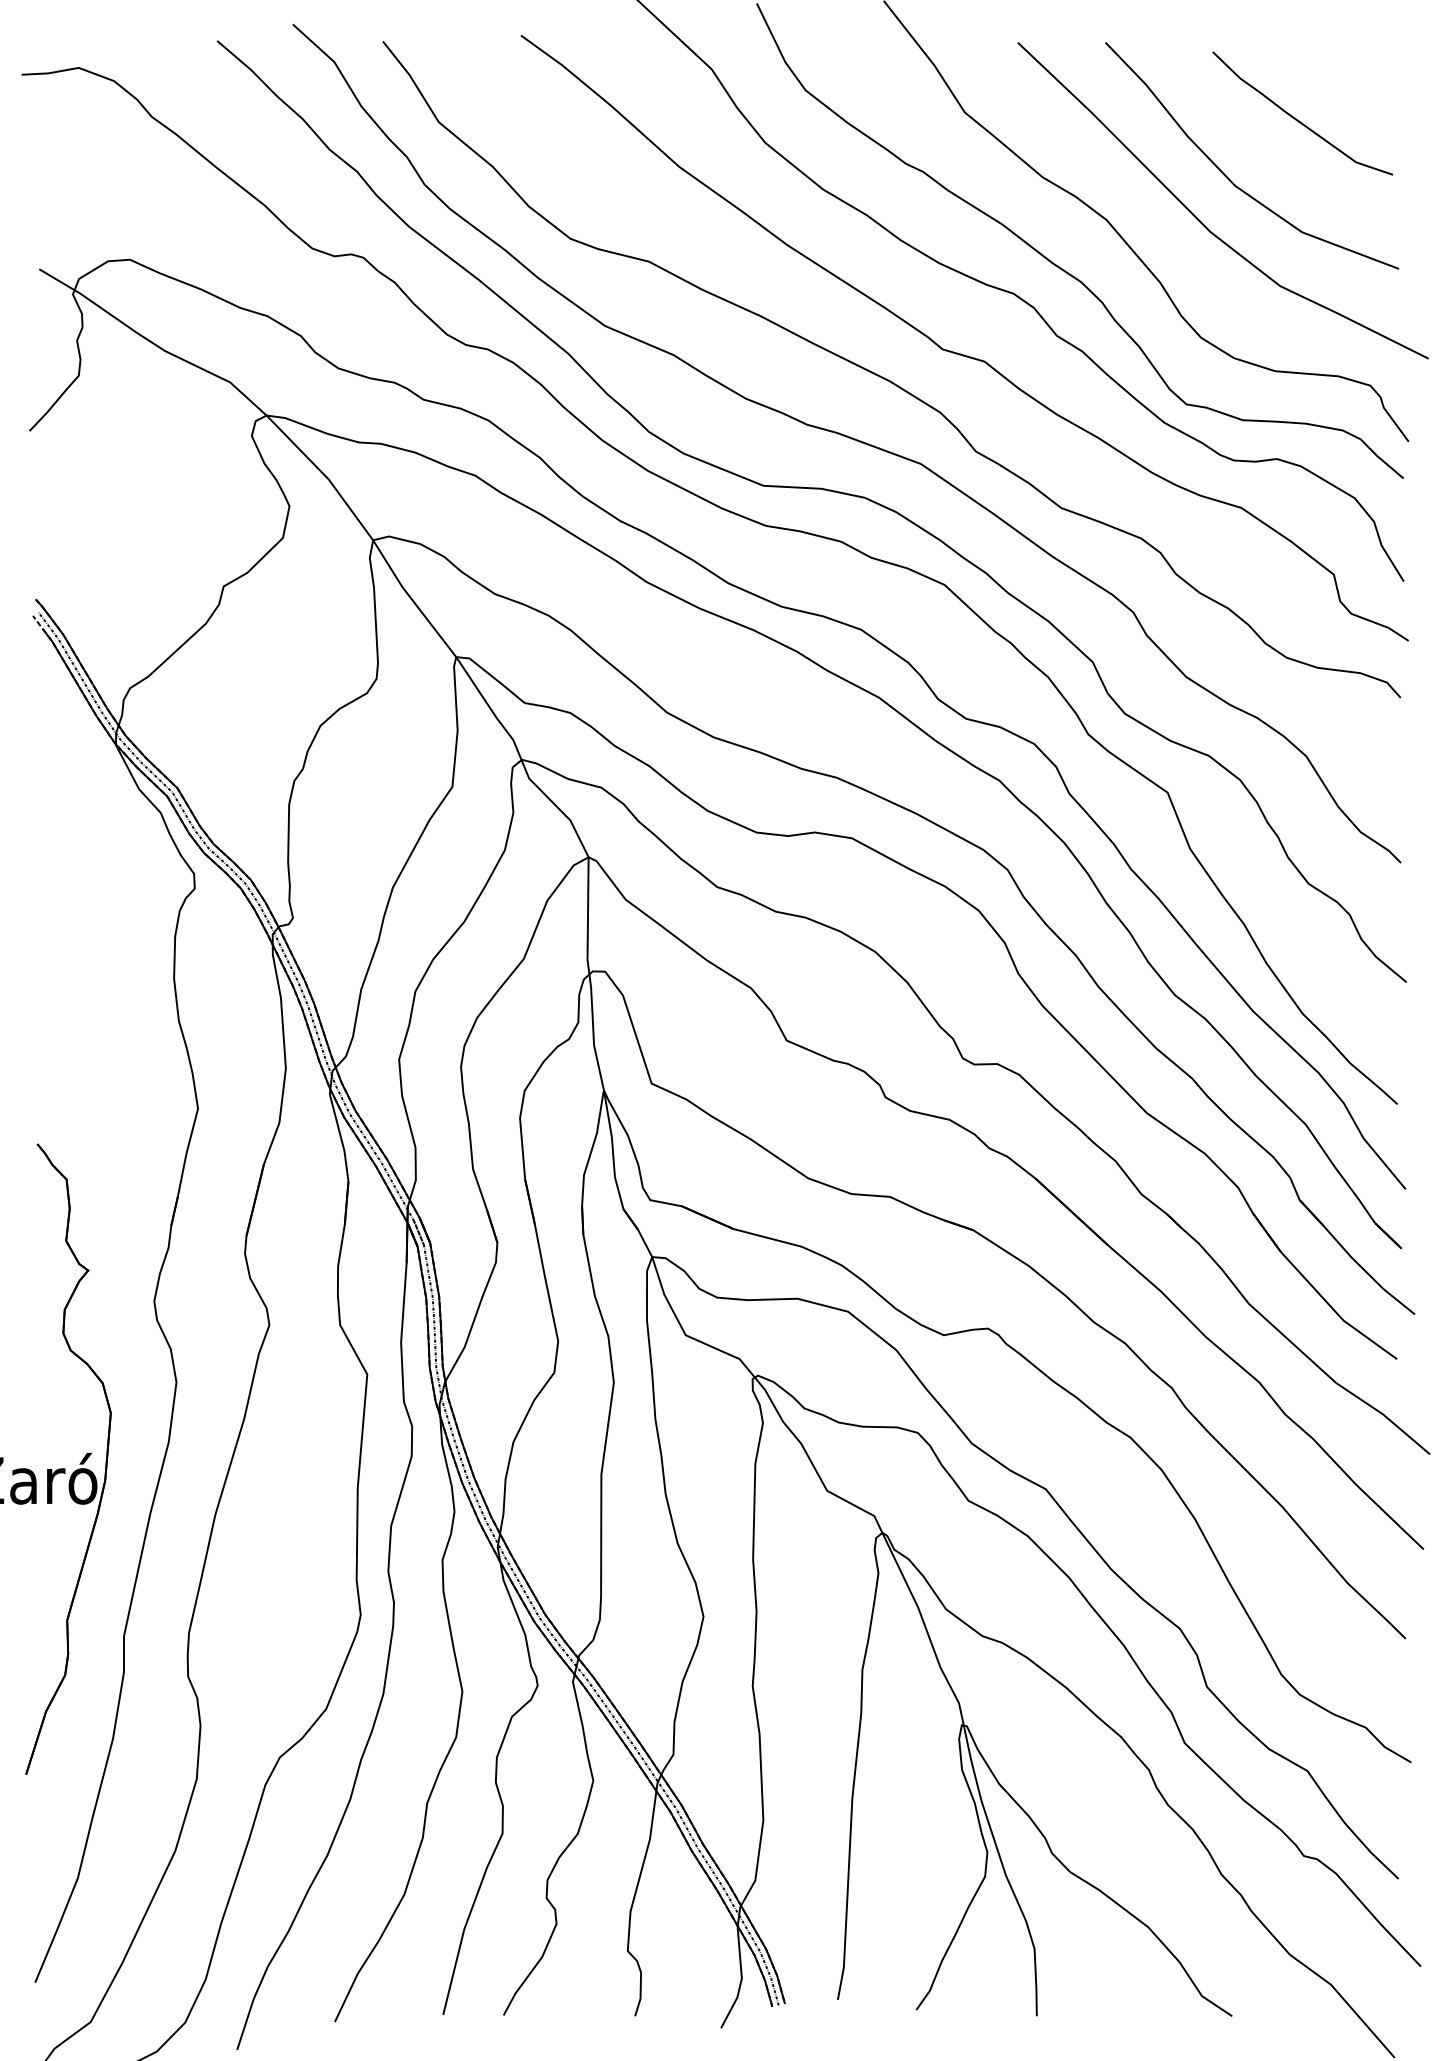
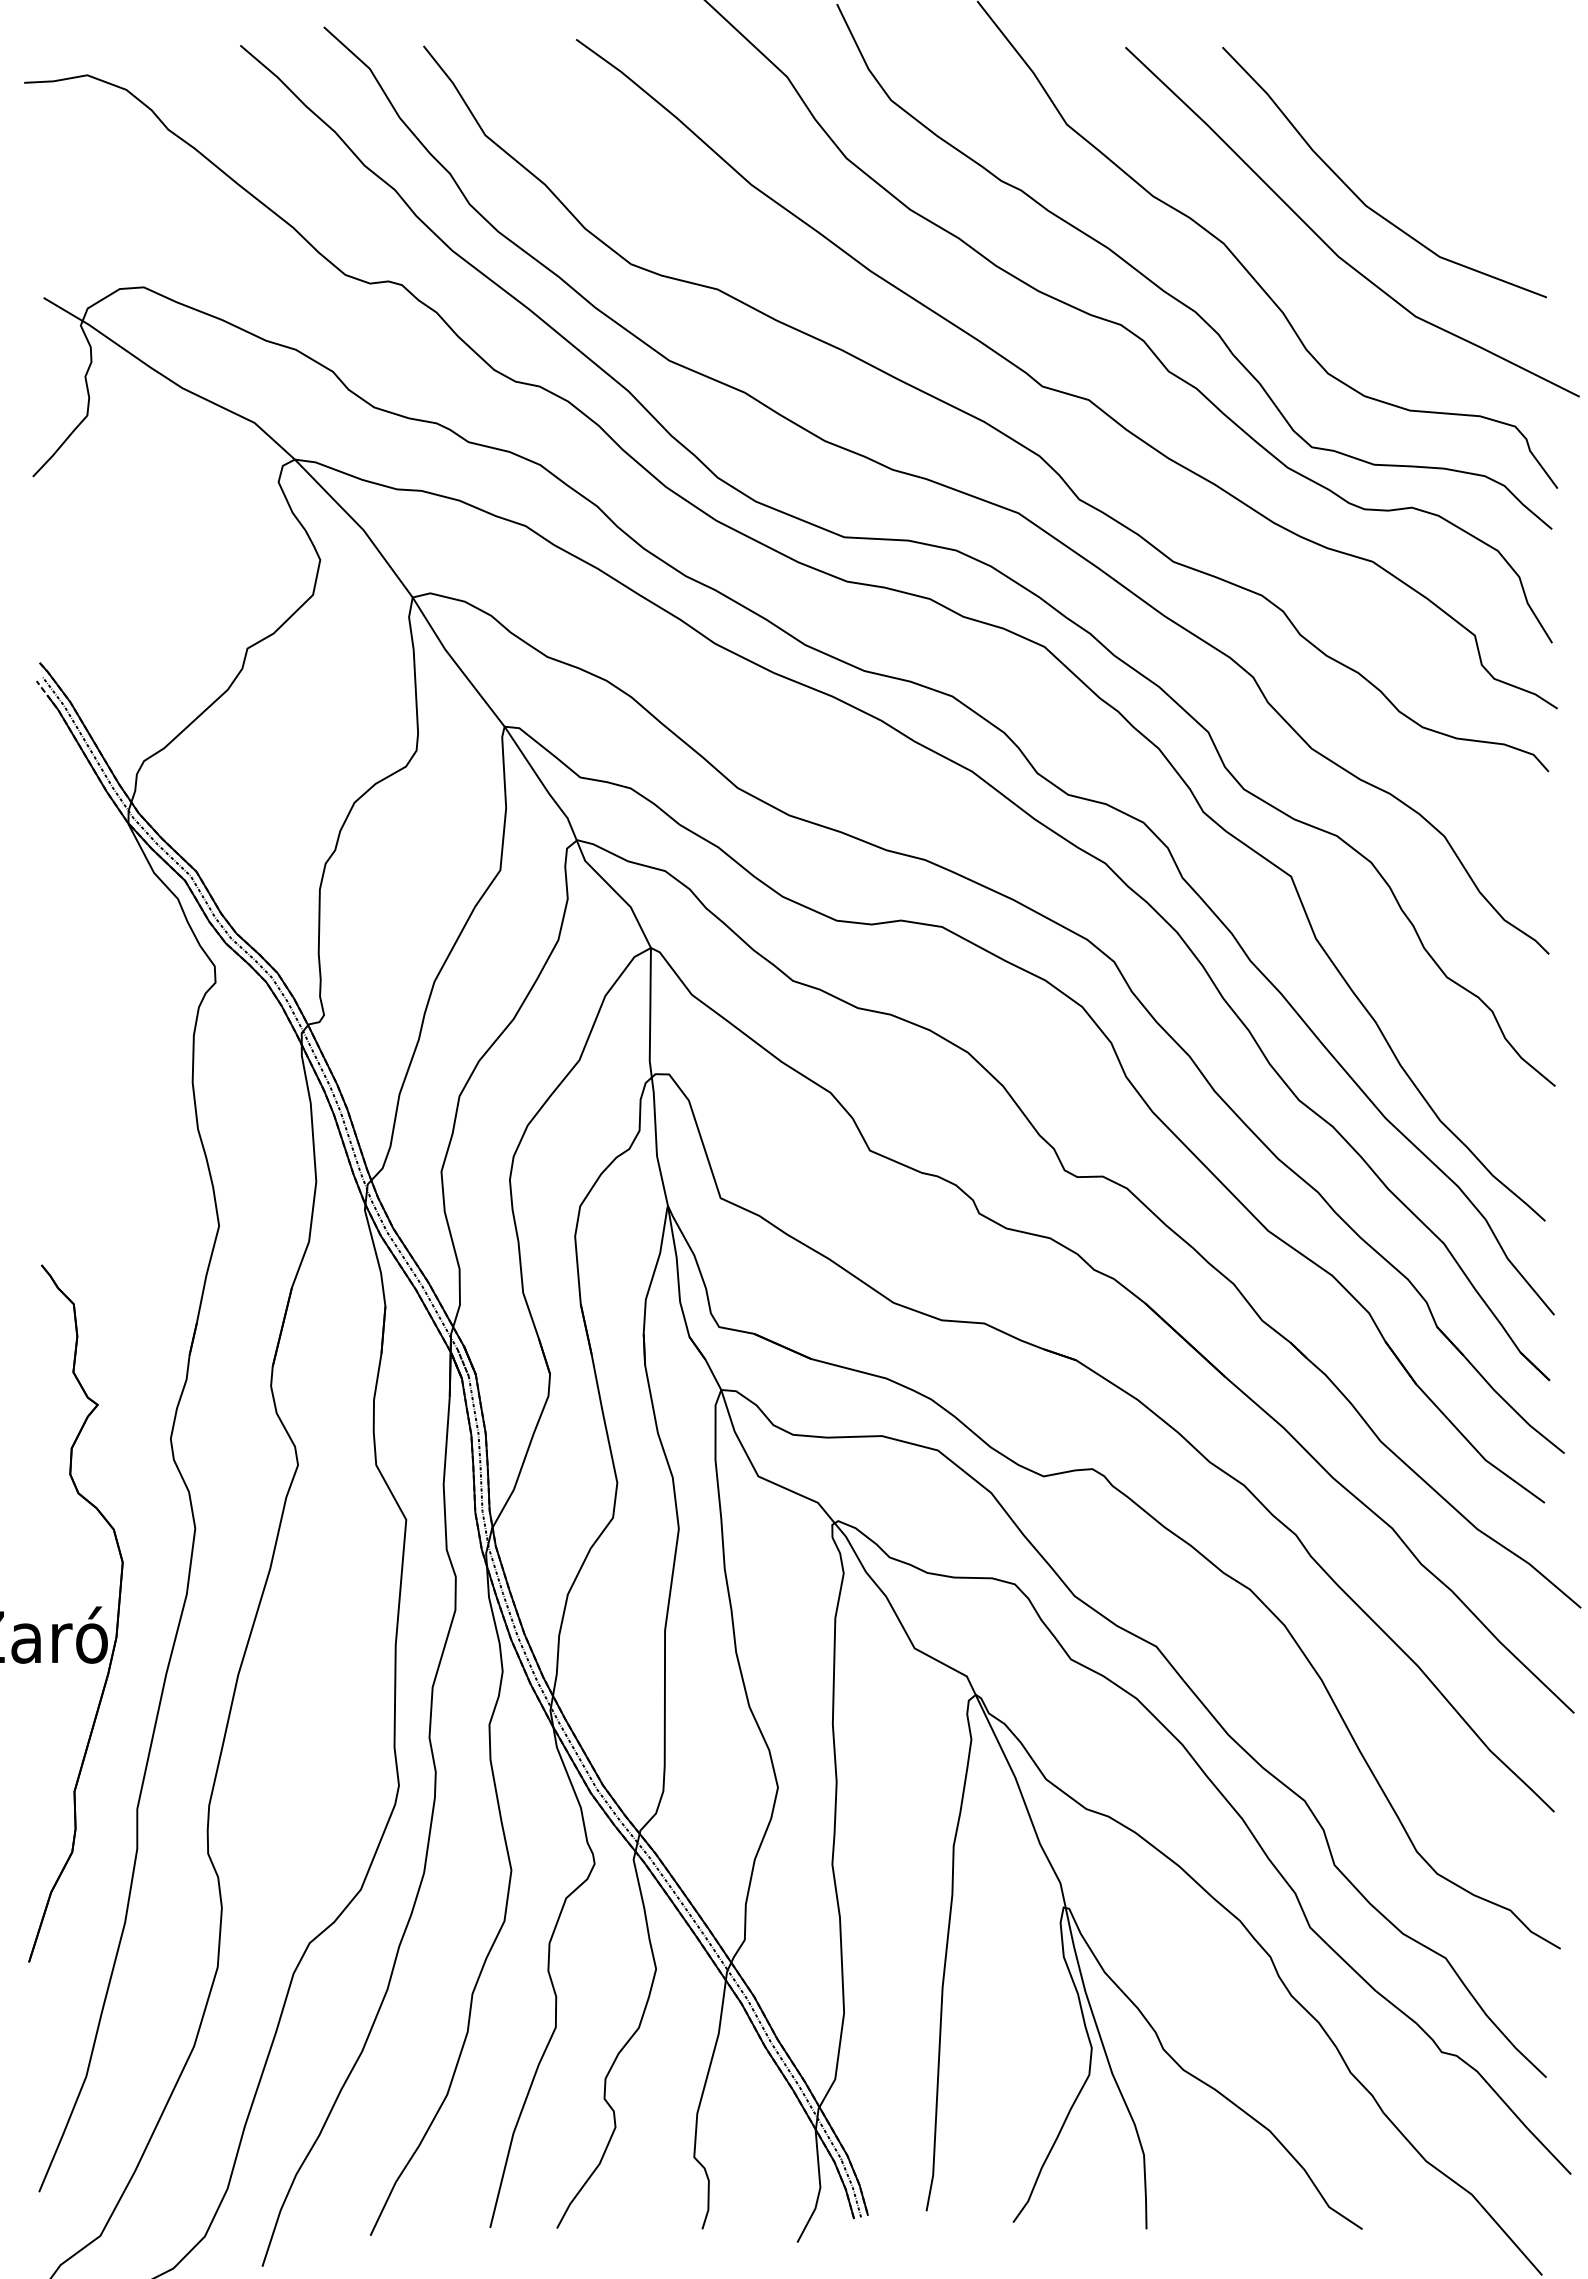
part: (1298, 119) -> (1435, 132), removed

